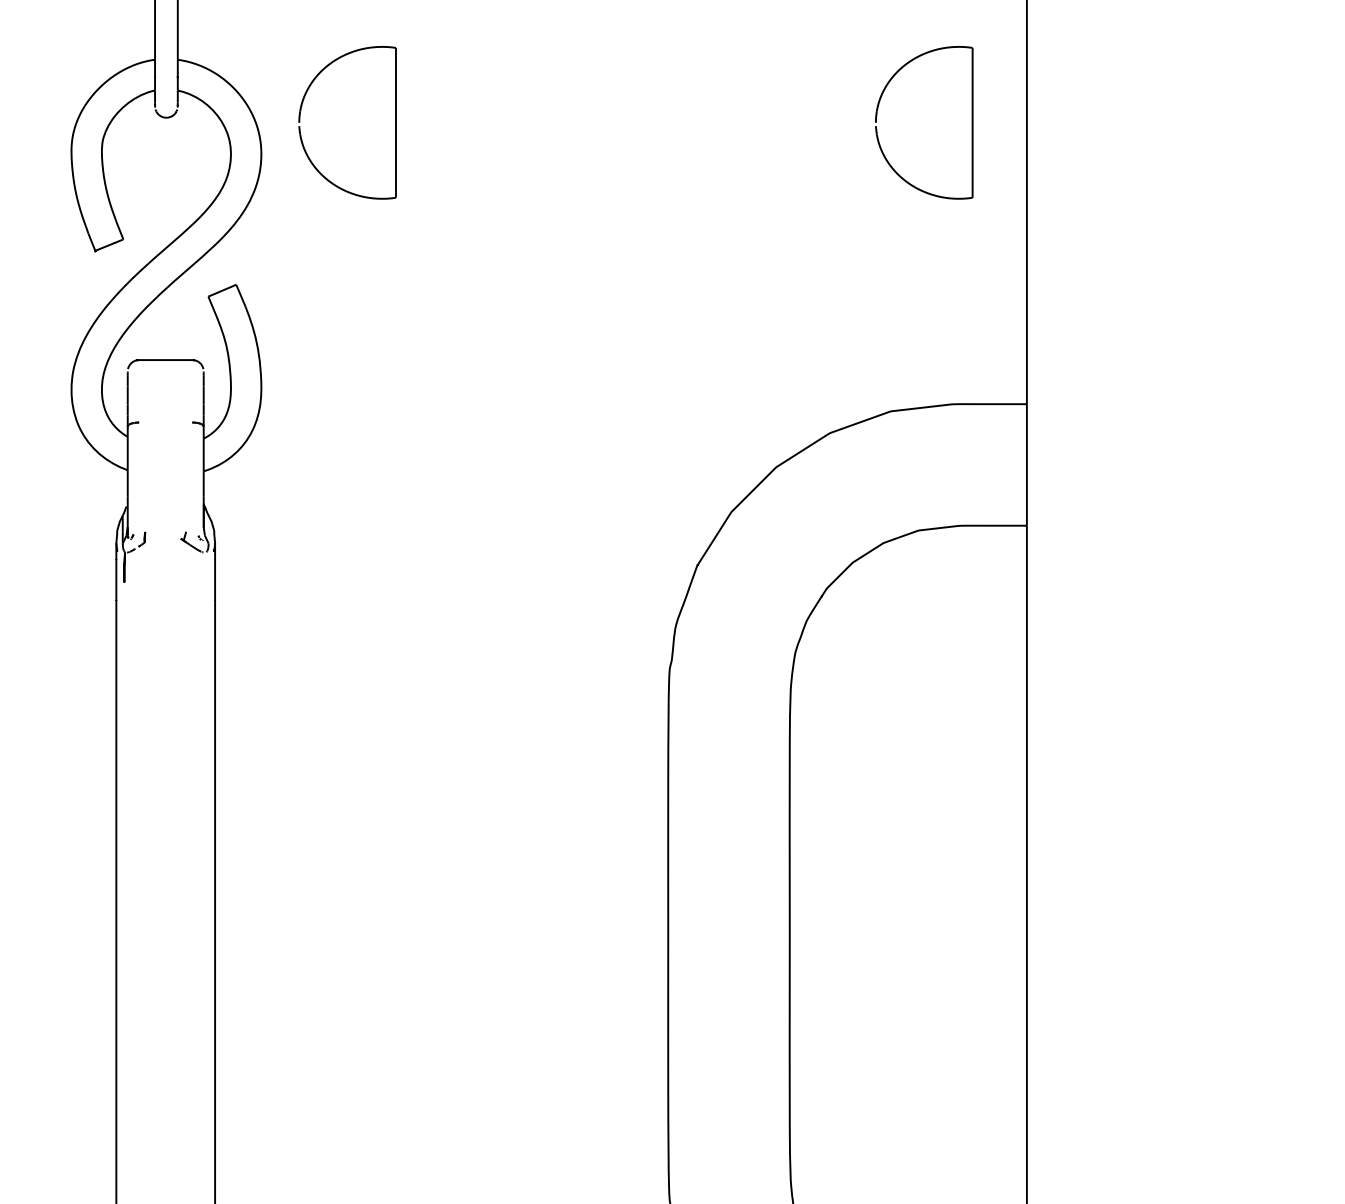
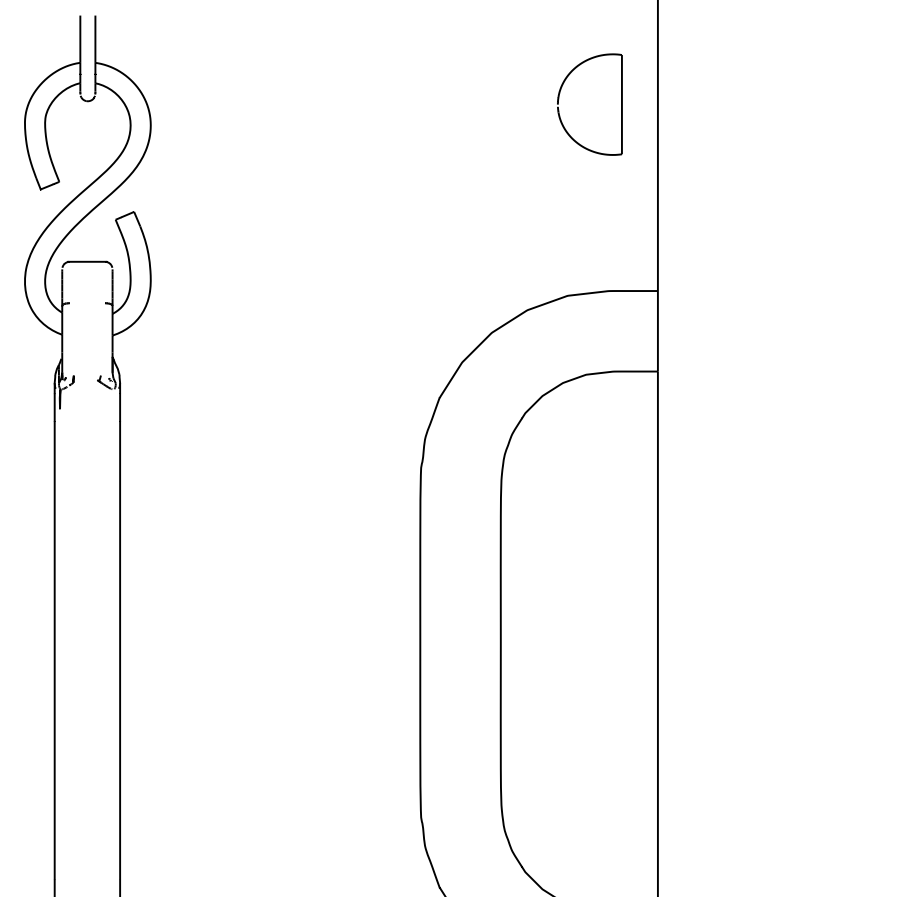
part: (301, 115) -> (177, 99), removed

